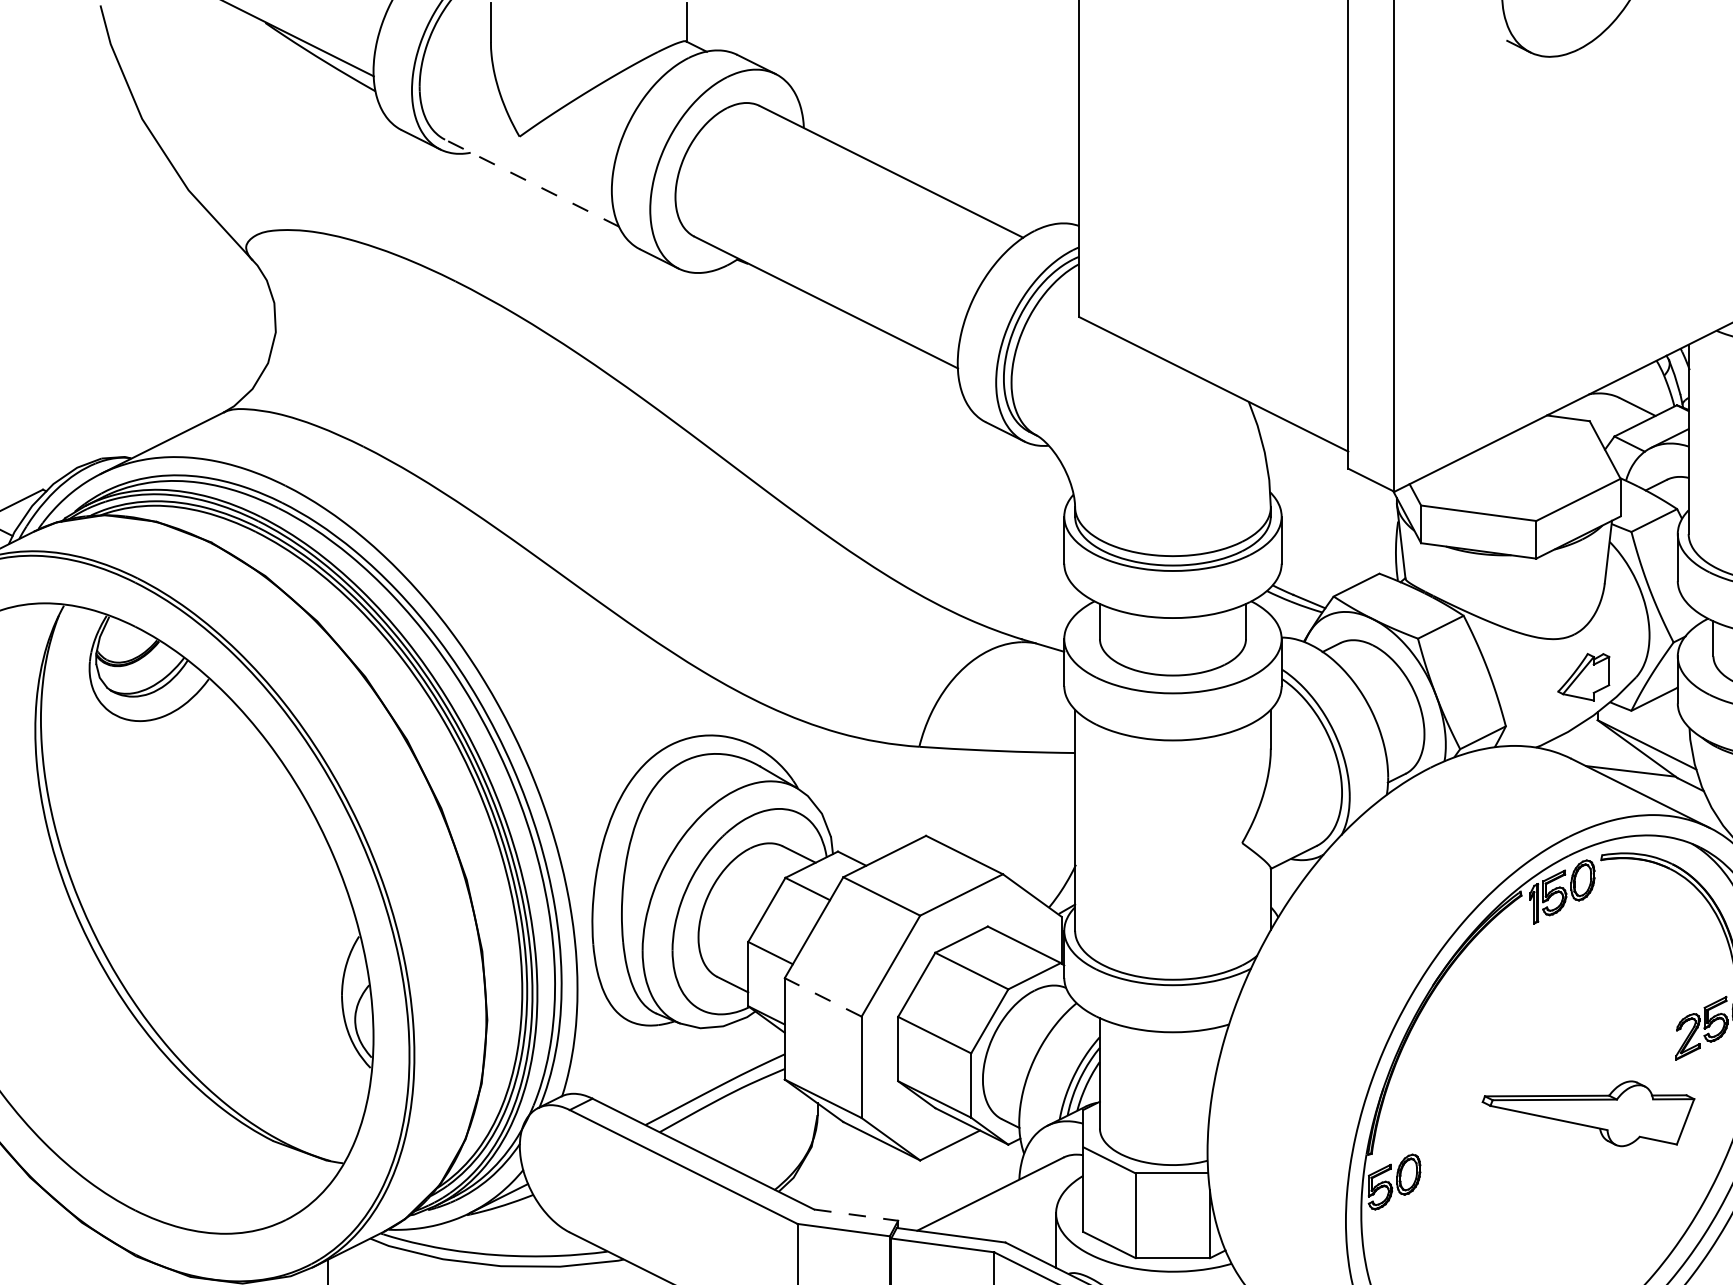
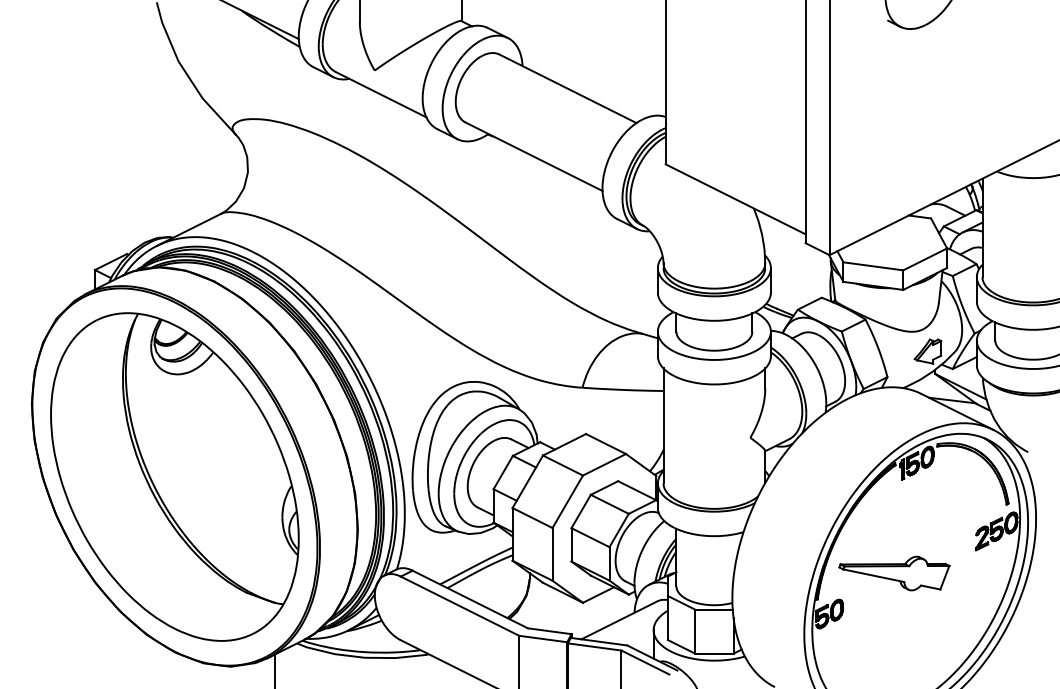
line: (532, 182) -> (381, 94), dashed -> solid
line: (823, 996) -> (532, 517), dashed -> solid
part: (1588, 1113) -> (894, 573), moved
line: (857, 1215) -> (550, 631), dashed -> solid

